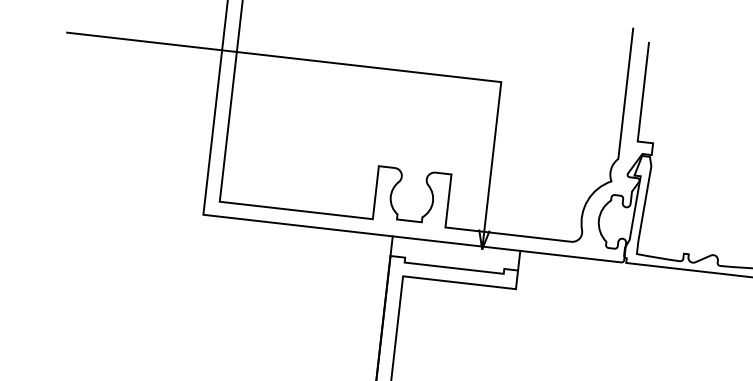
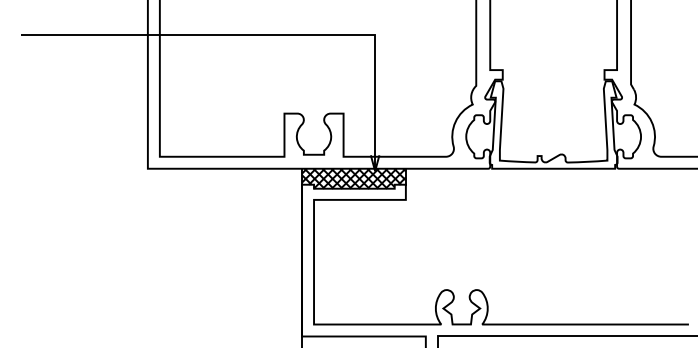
hatch: (454, 255) -> (353, 178), added

